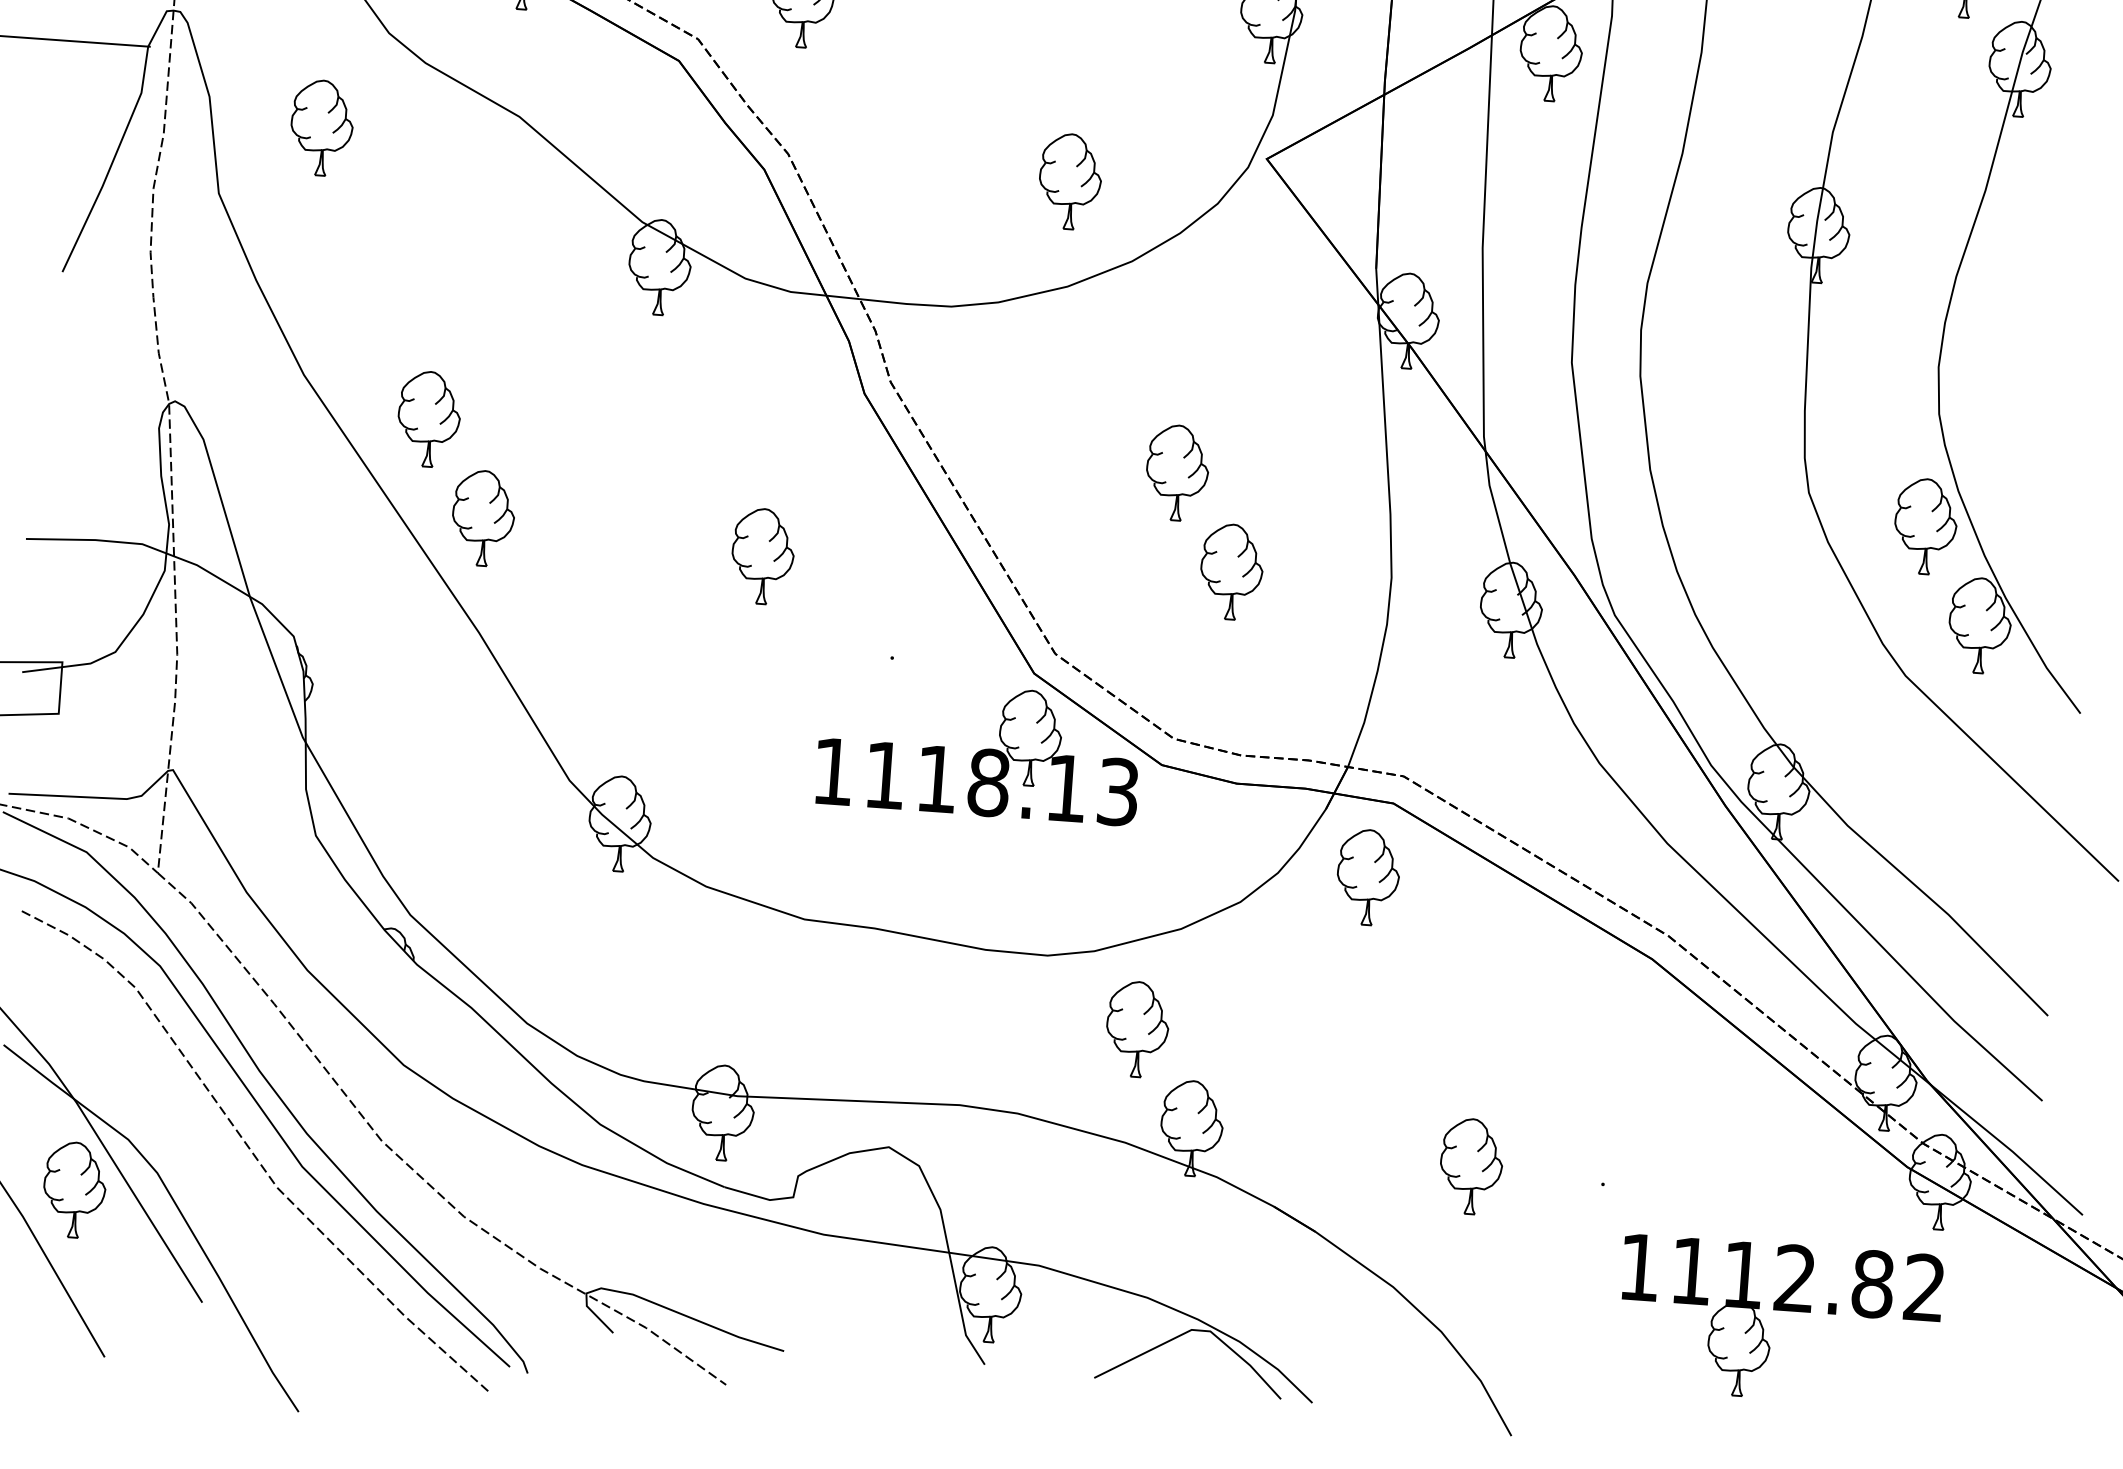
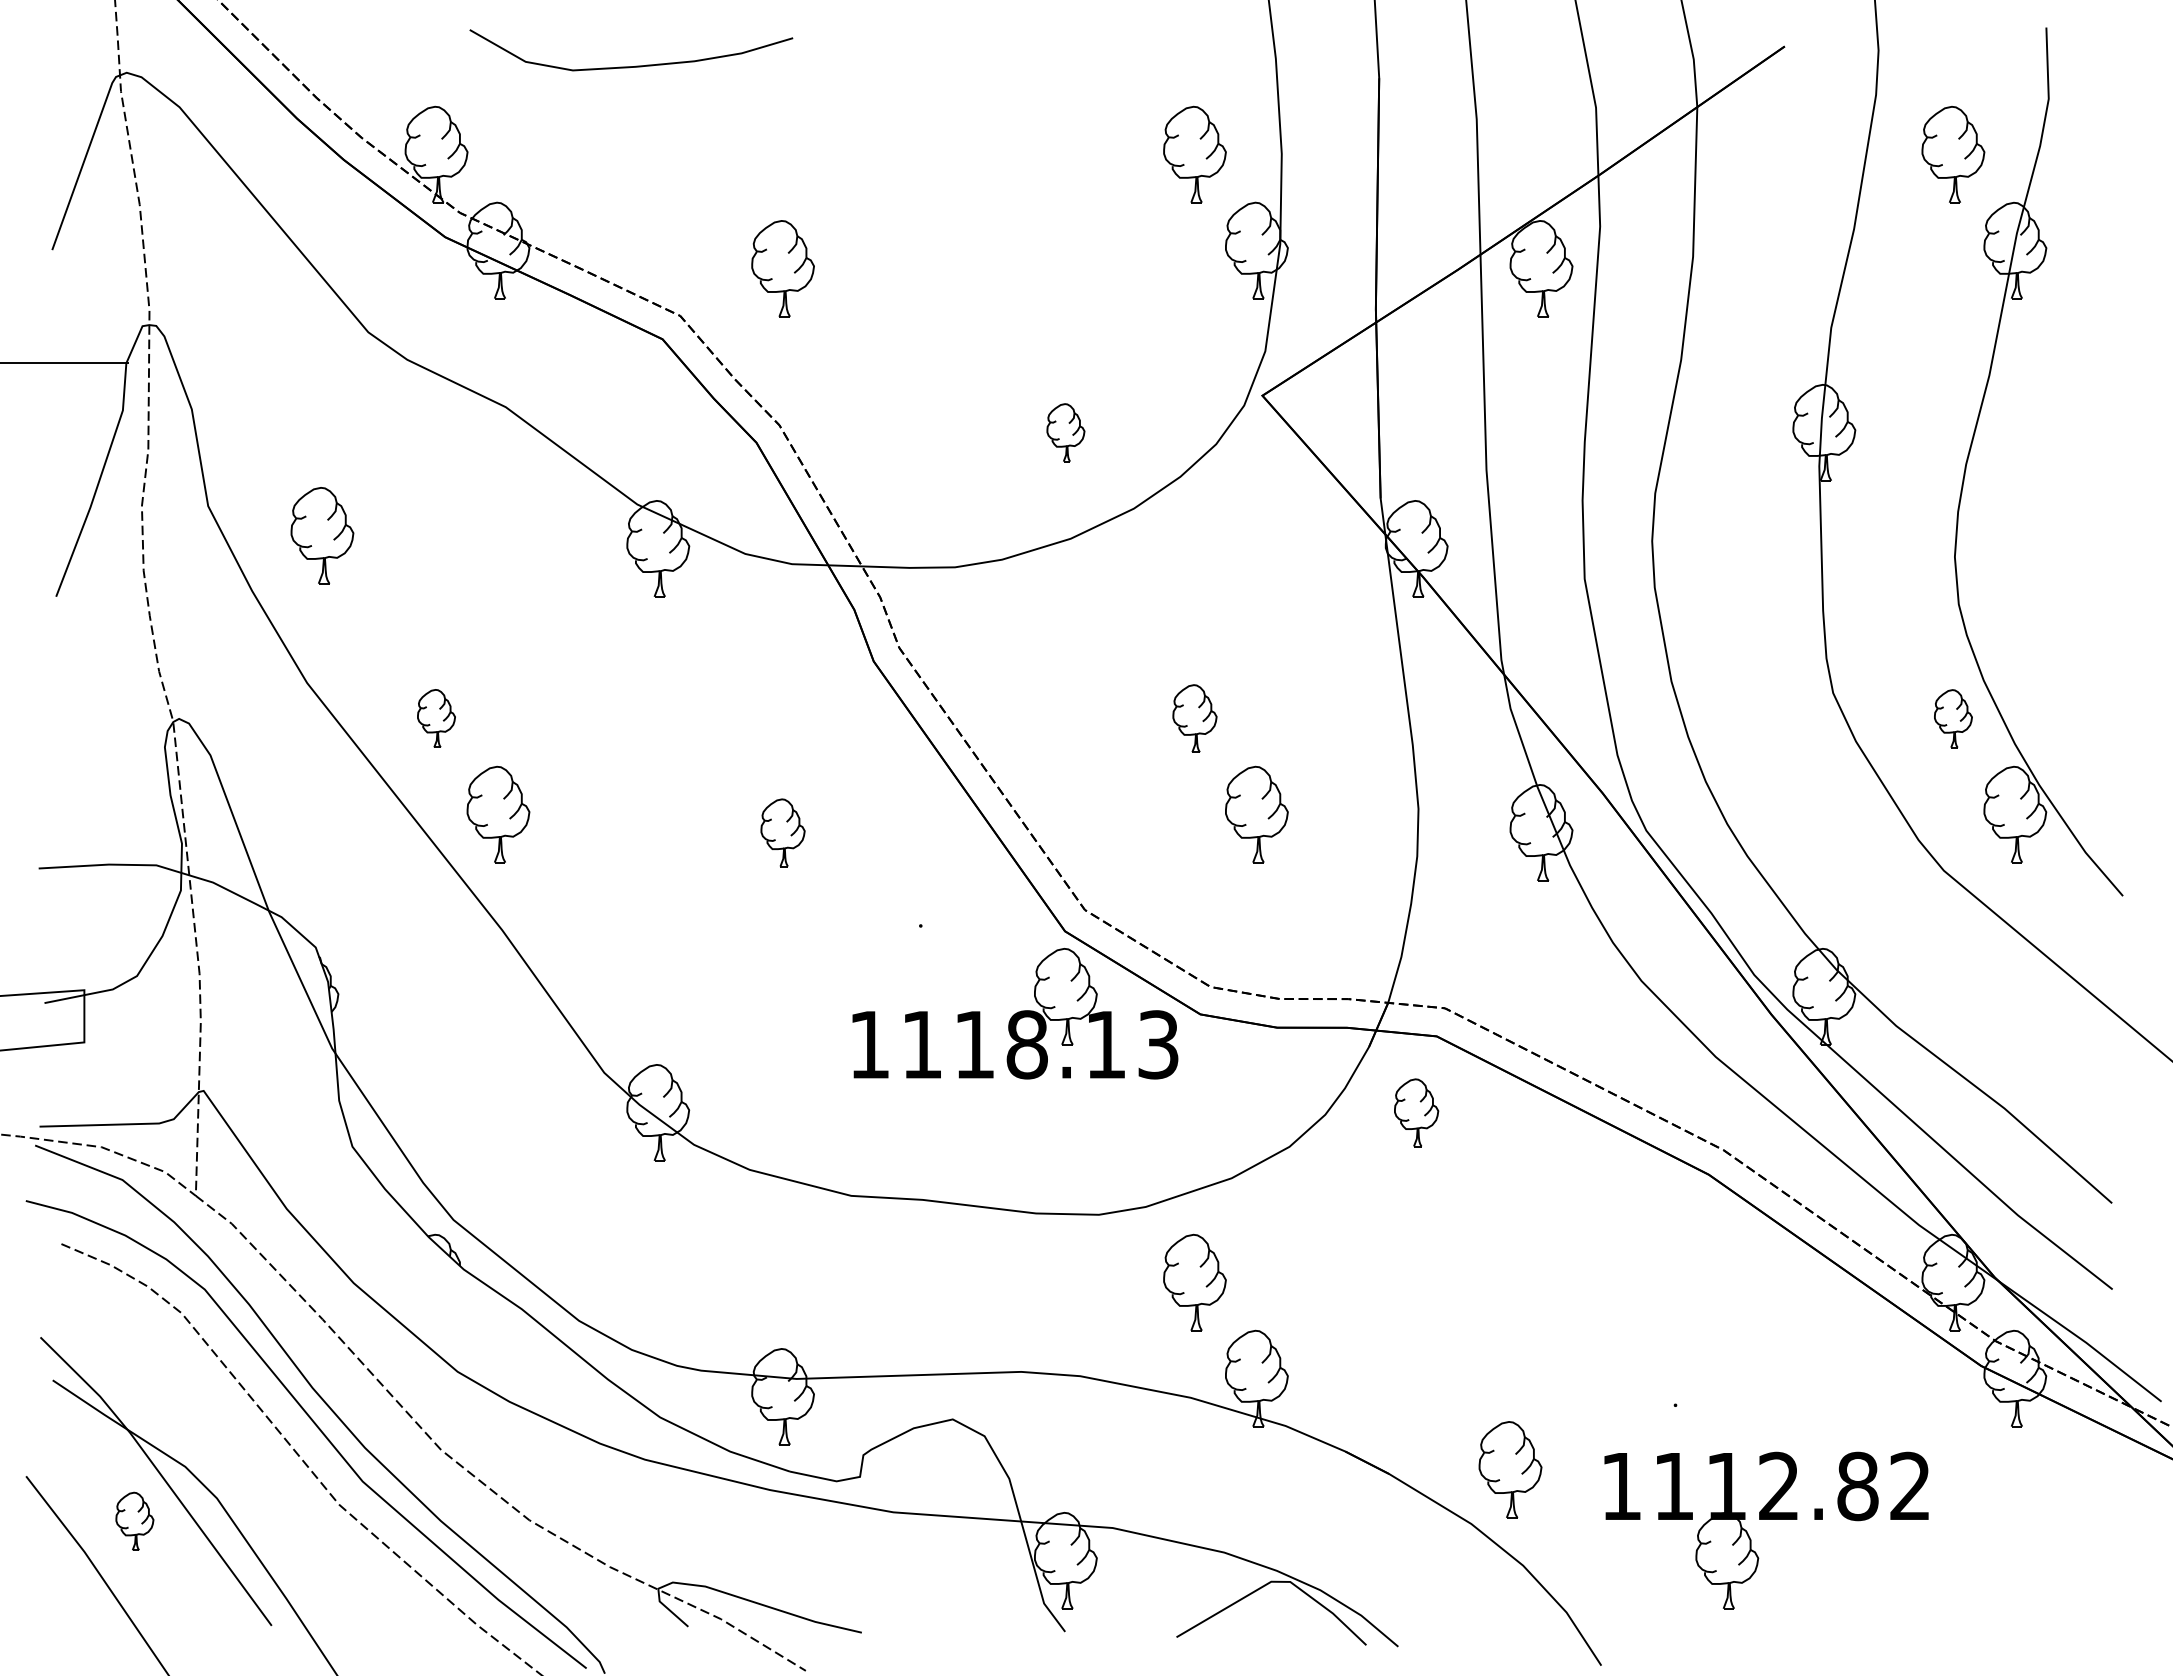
part: (322, 127) -> (322, 535), moved
part: (1069, 181) -> (1065, 432), size x0.6
part: (429, 419) -> (436, 718), size x0.6
part: (1176, 472) -> (1194, 718), size x0.7
part: (1925, 526) -> (1953, 718), size x0.6
part: (762, 556) -> (782, 832), size x0.7
part: (1368, 877) -> (1416, 1112), size x0.7
part: (1471, 1166) -> (1510, 1469), moved
part: (74, 1190) -> (134, 1521), size x0.6
part: (1780, 1310) -> (1766, 1519), moved

